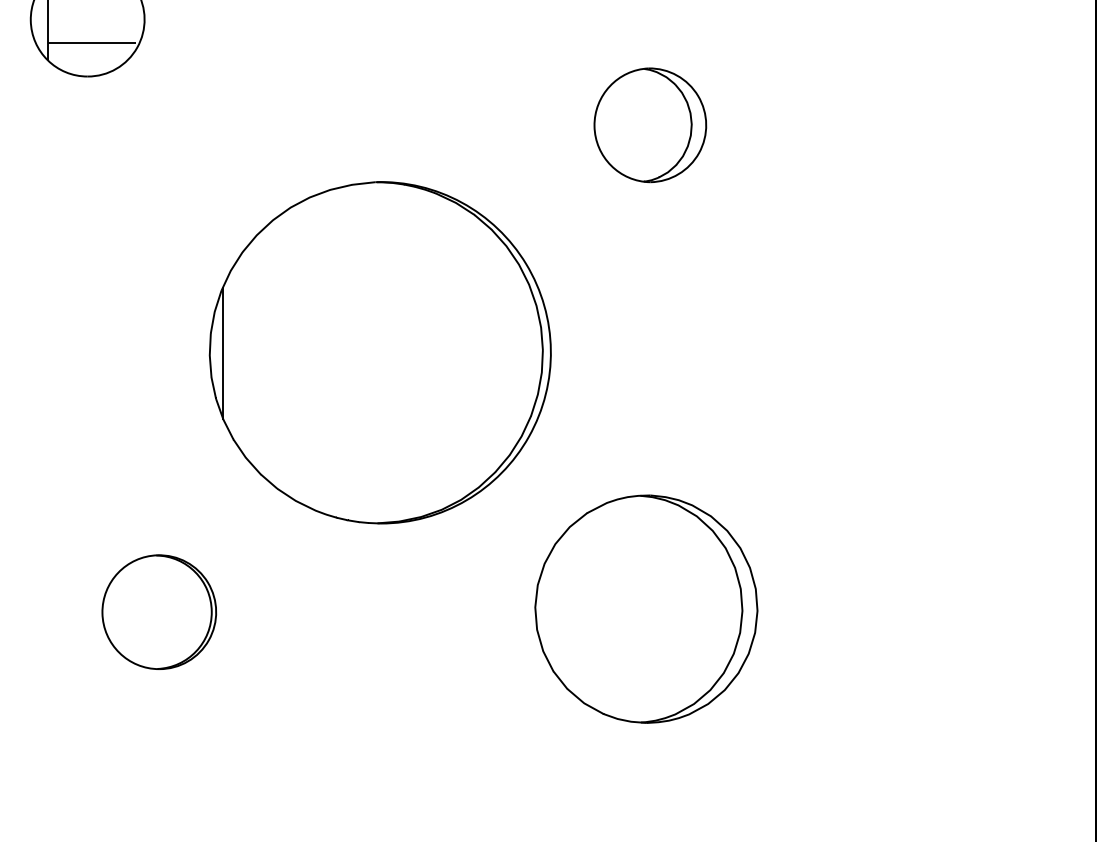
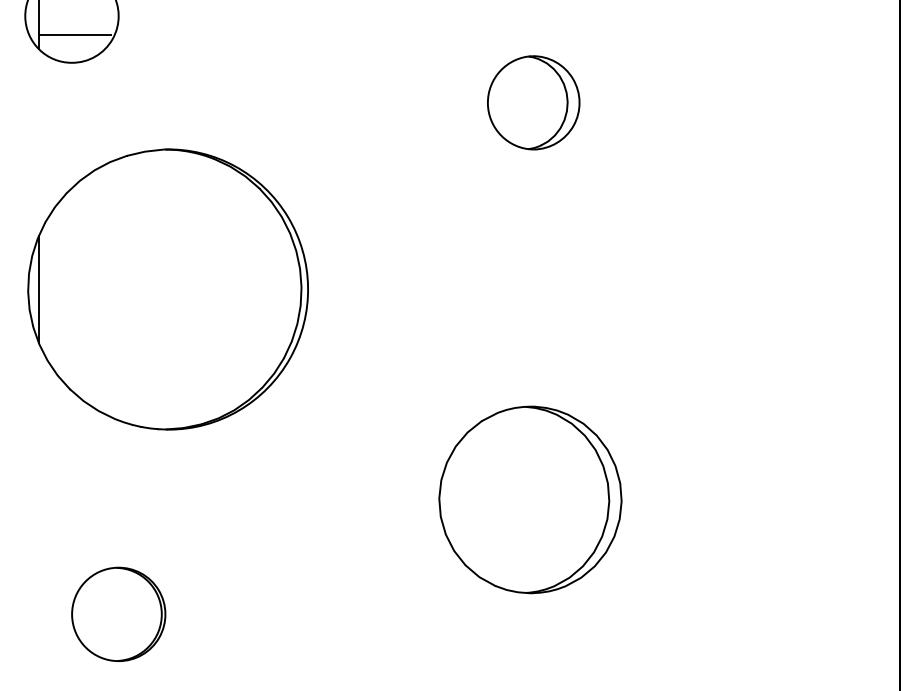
part: (379, 352) -> (167, 289), moved
part: (159, 611) -> (118, 613), moved

